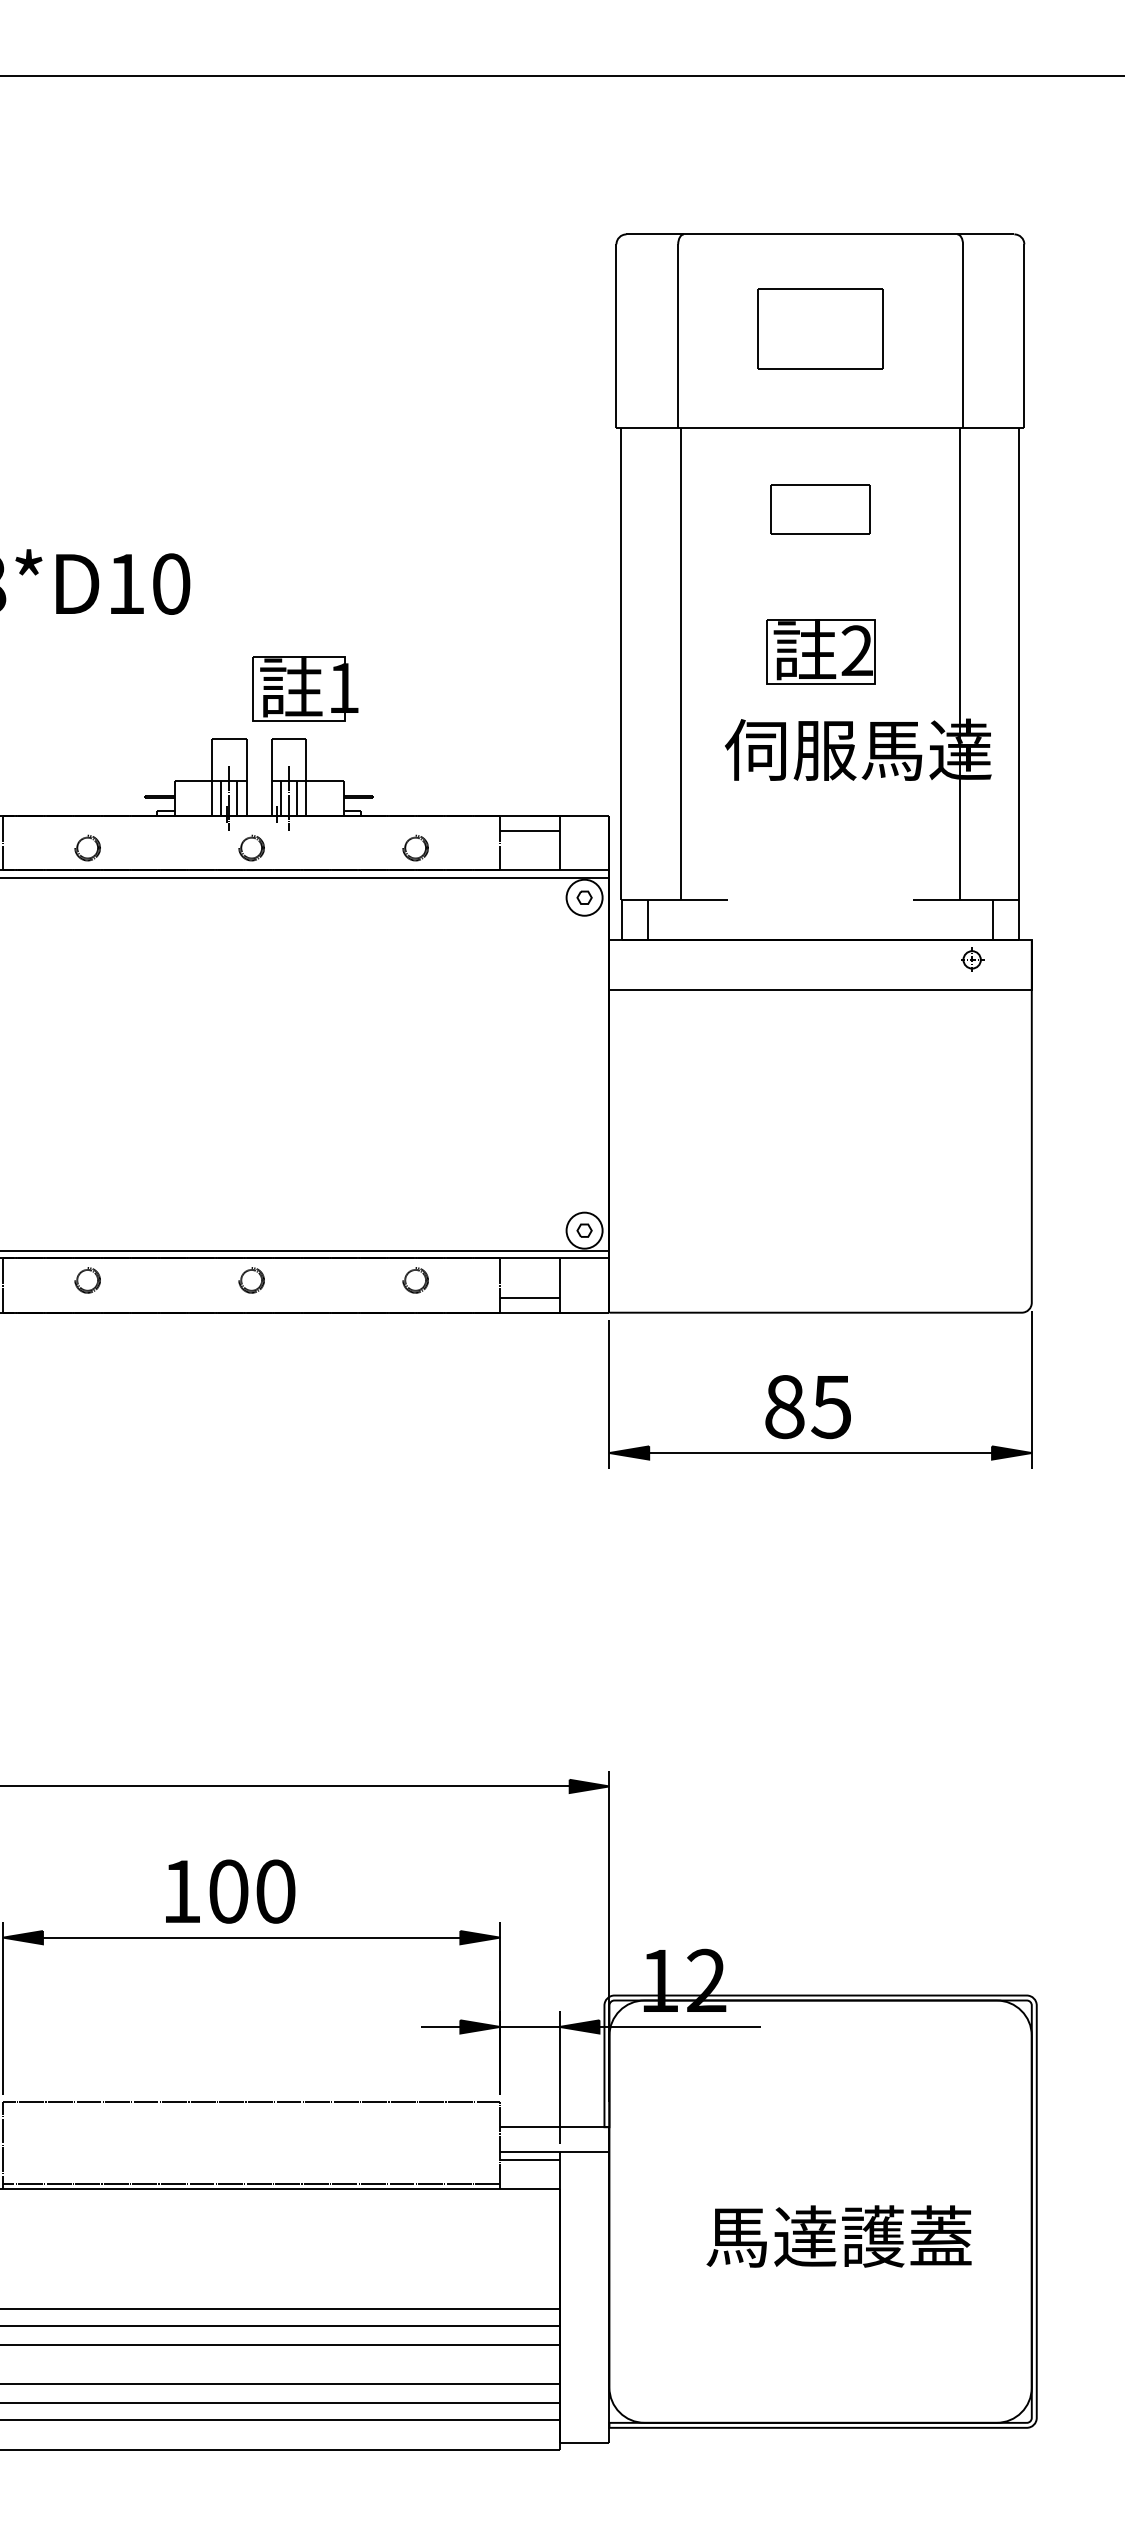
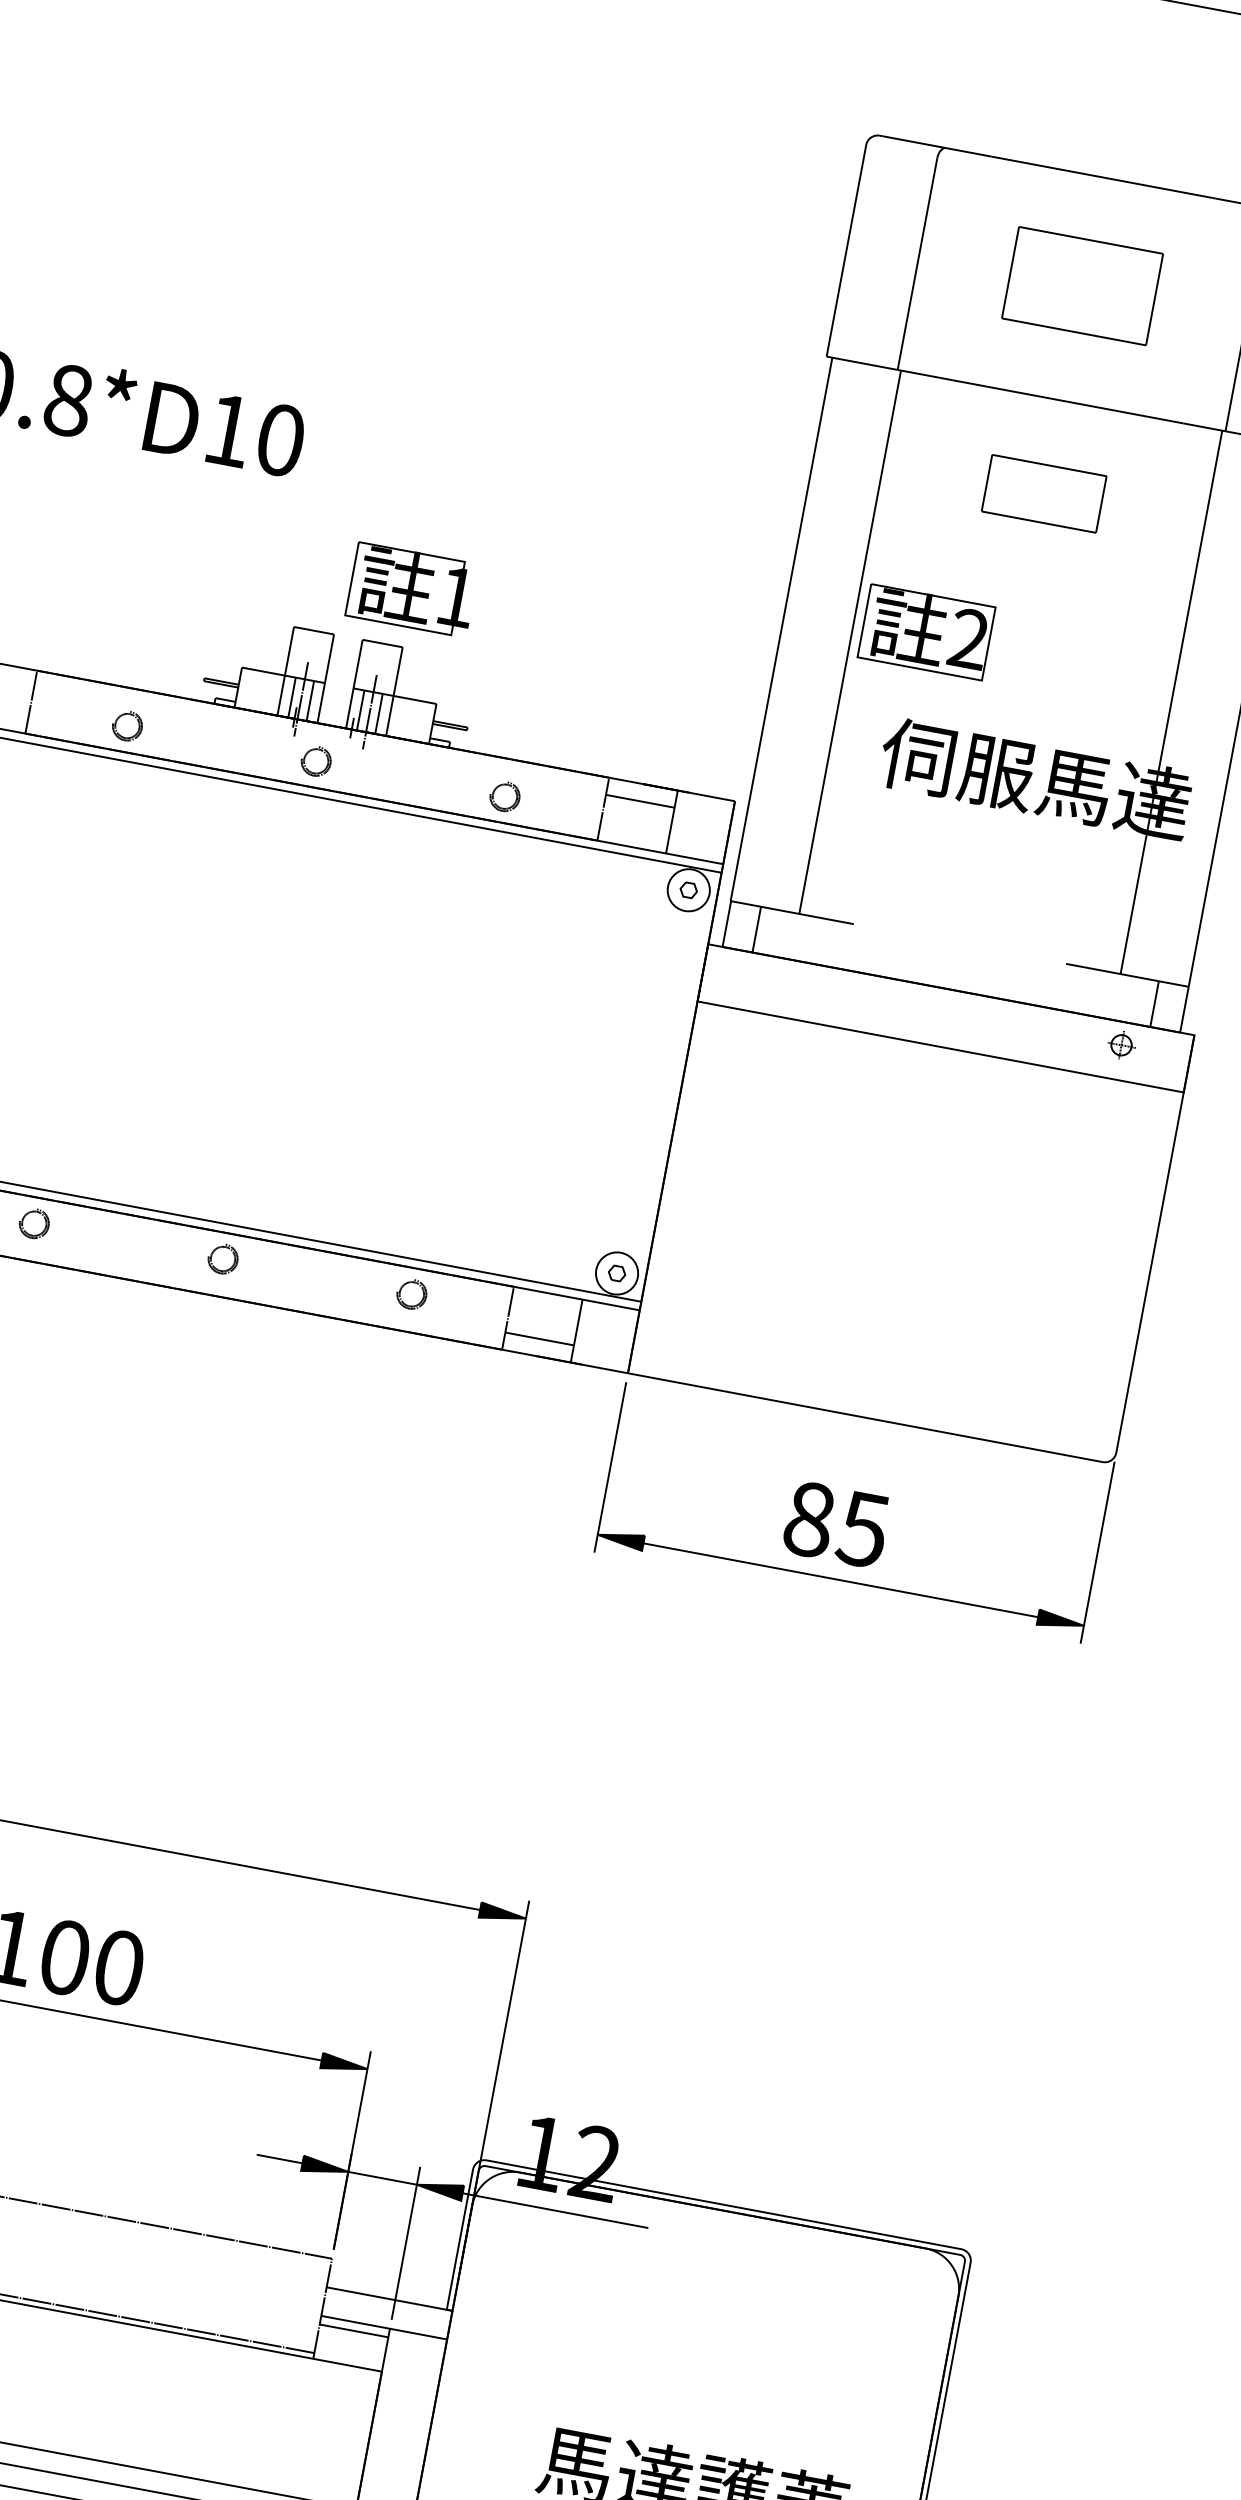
part: (820, 651) -> (926, 631), moved

